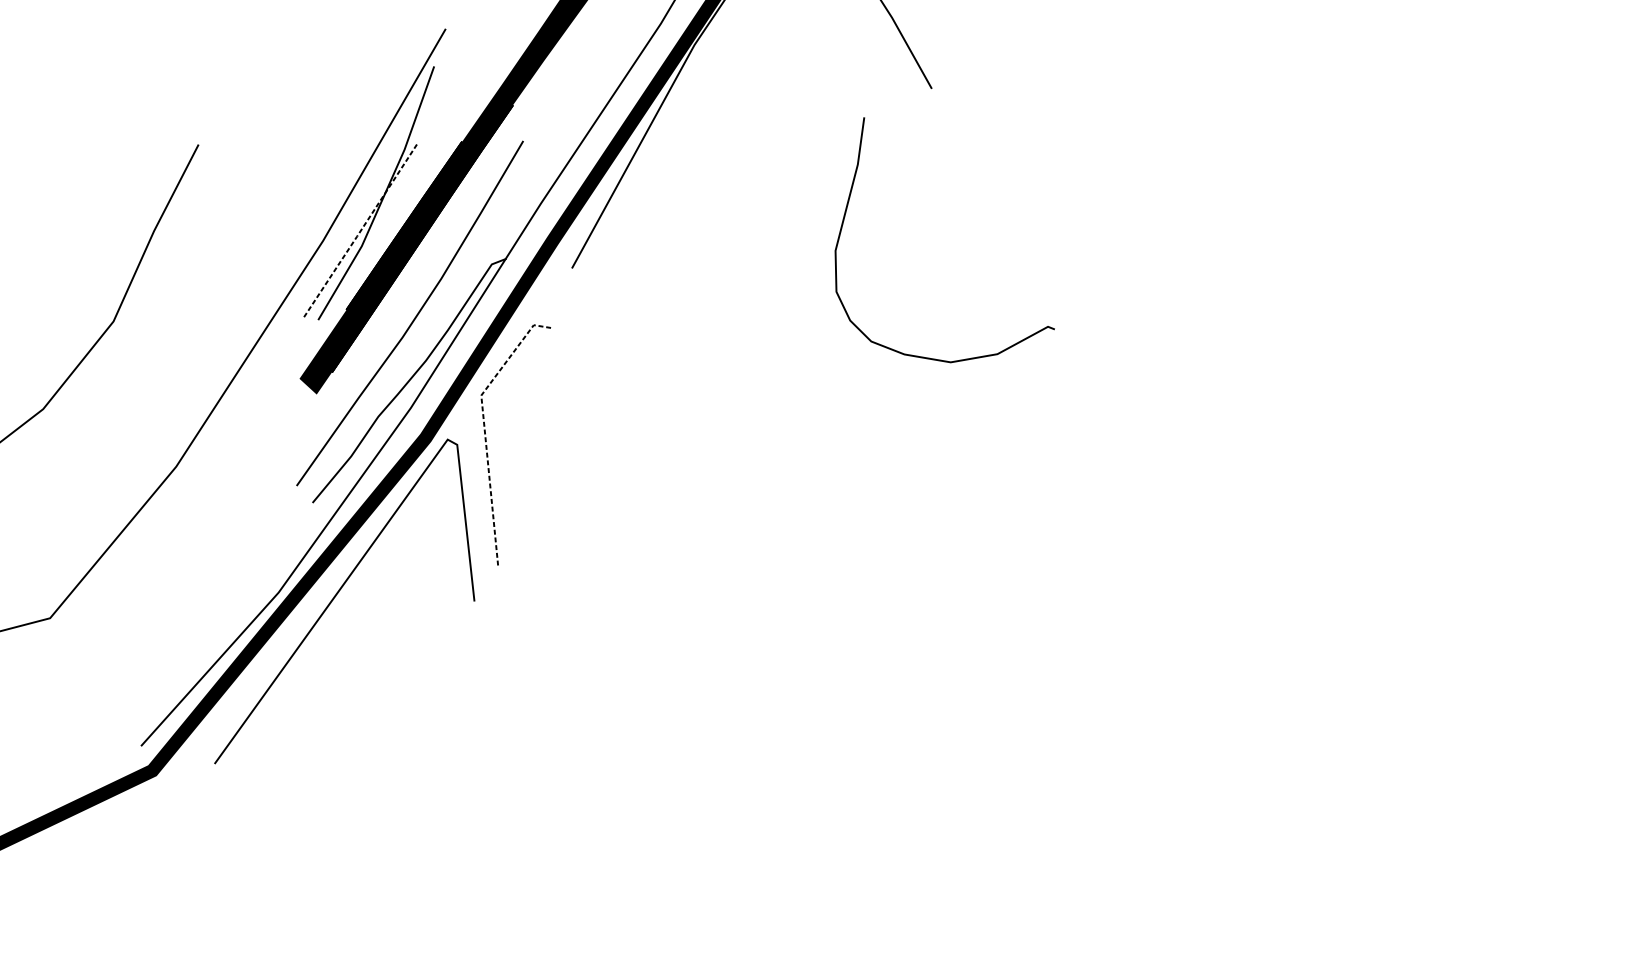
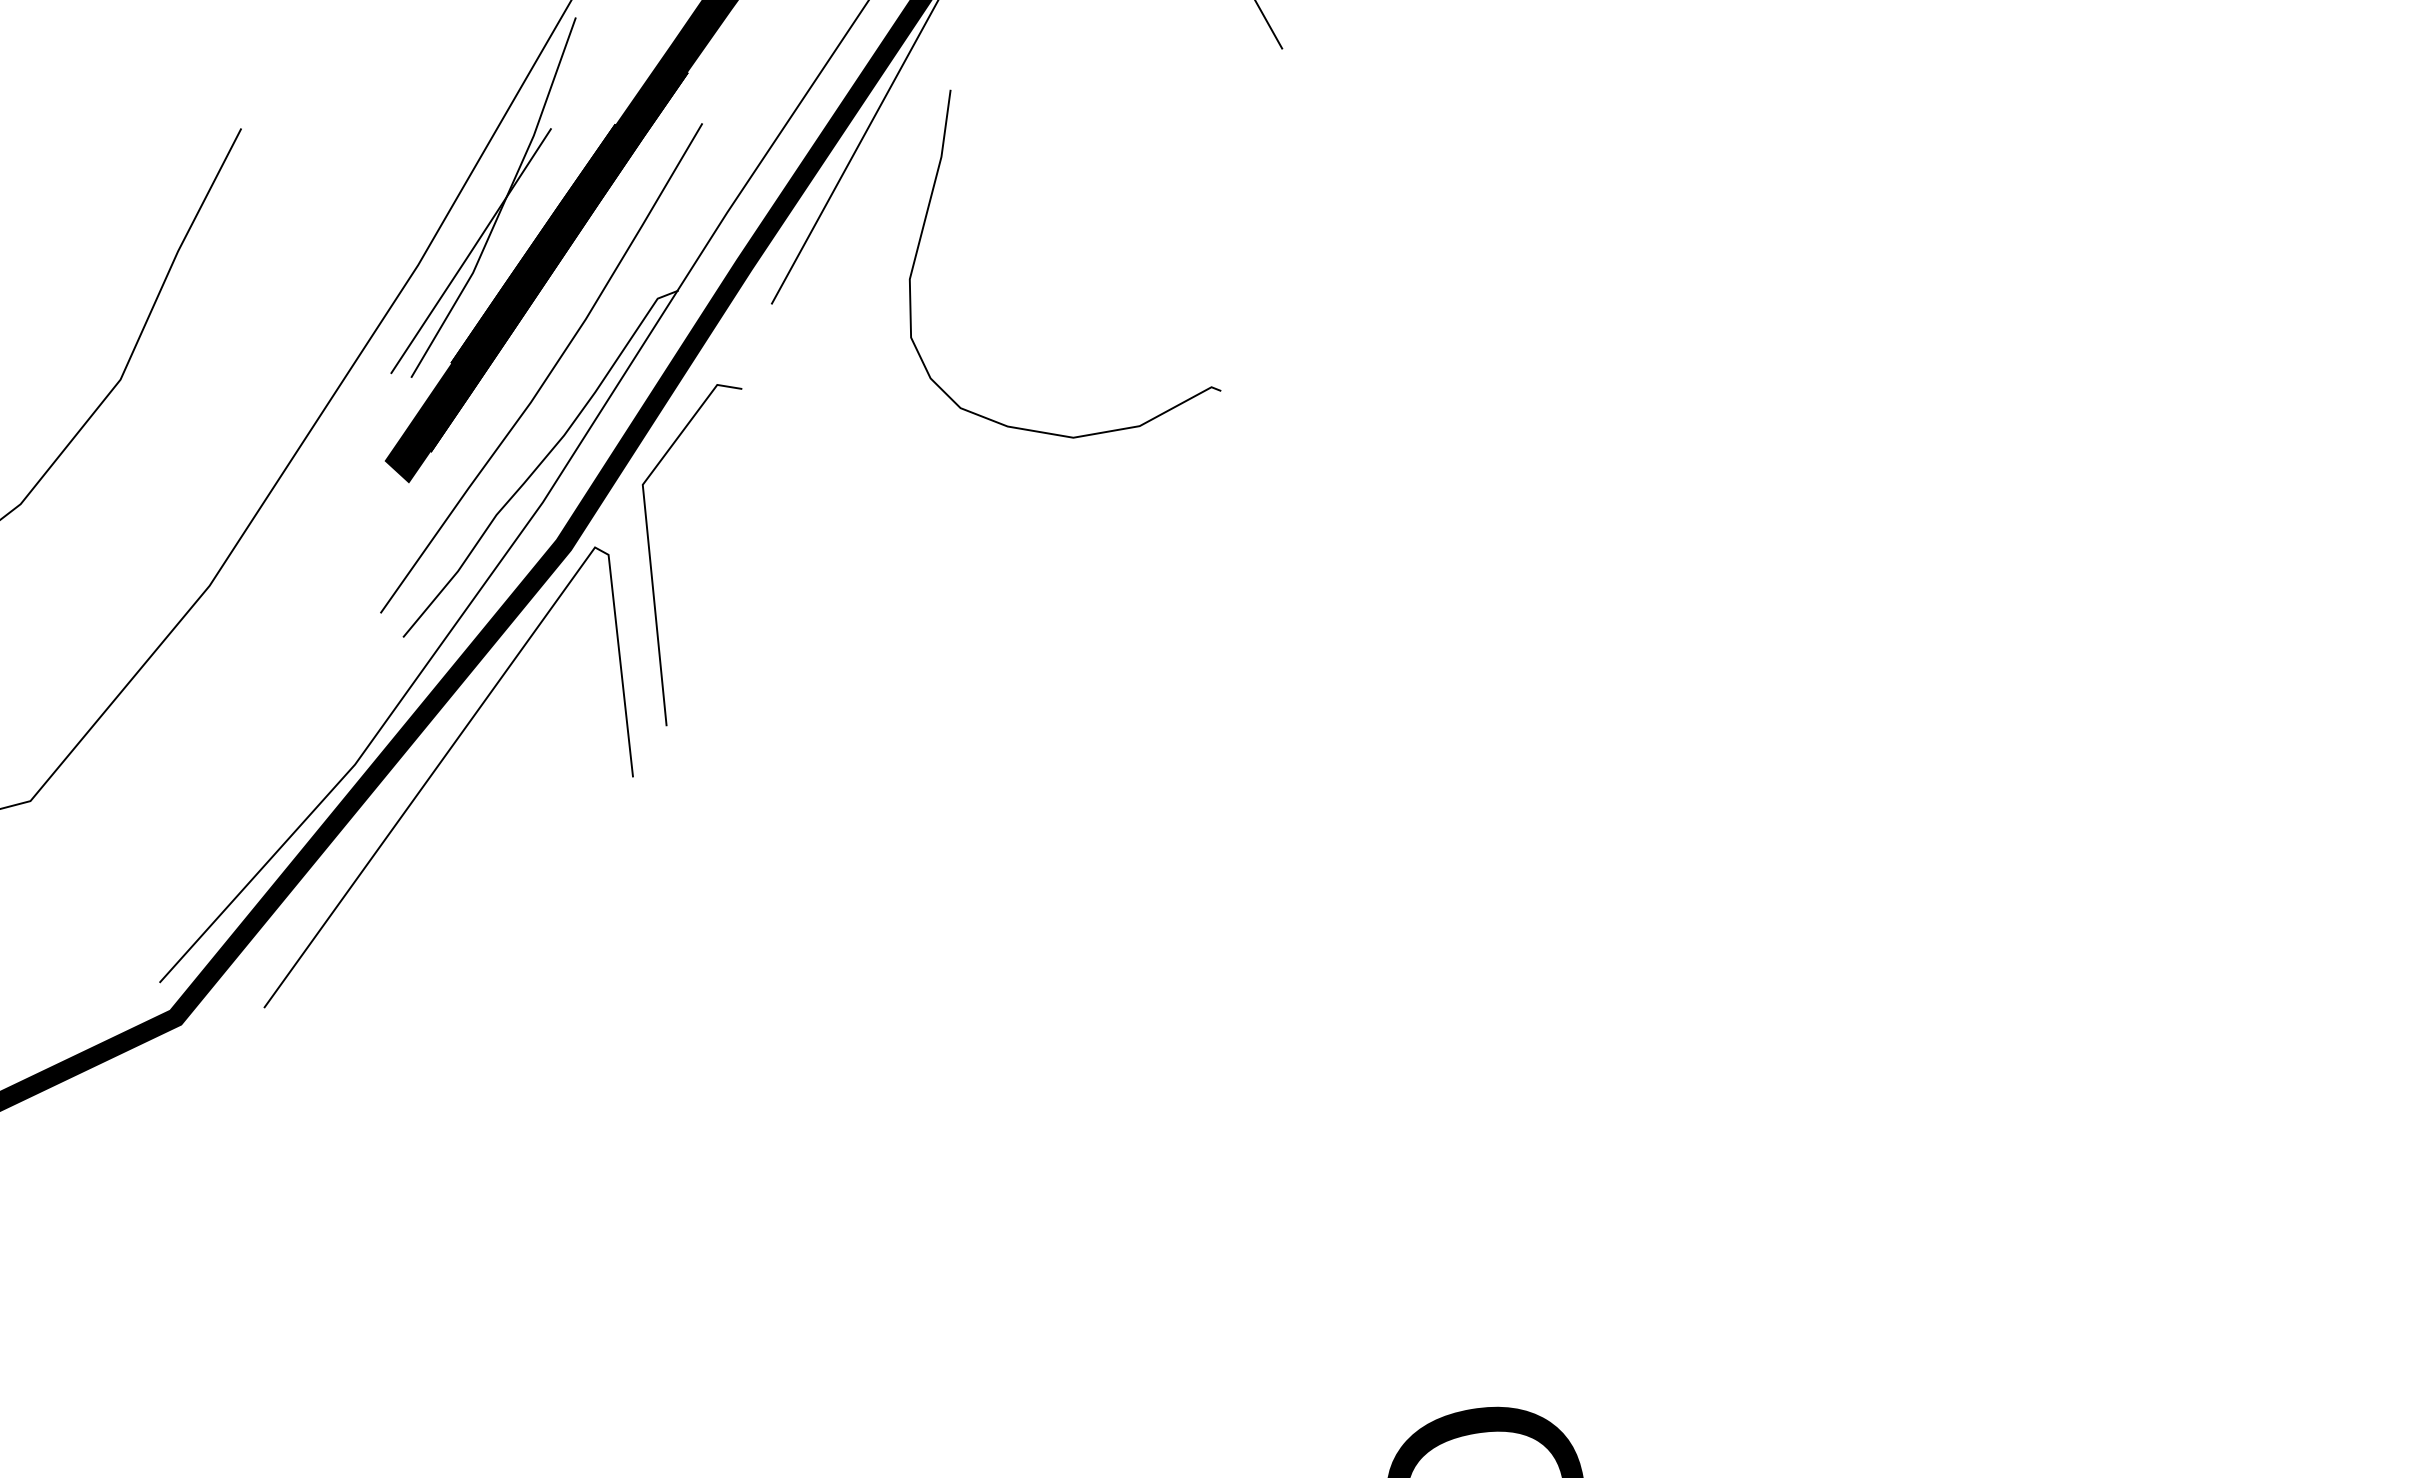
curve: (845, 214) -> (924, 227), moved
line: (360, 231) -> (470, 252), dashed -> solid
line: (484, 426) -> (647, 529), dashed -> solid

